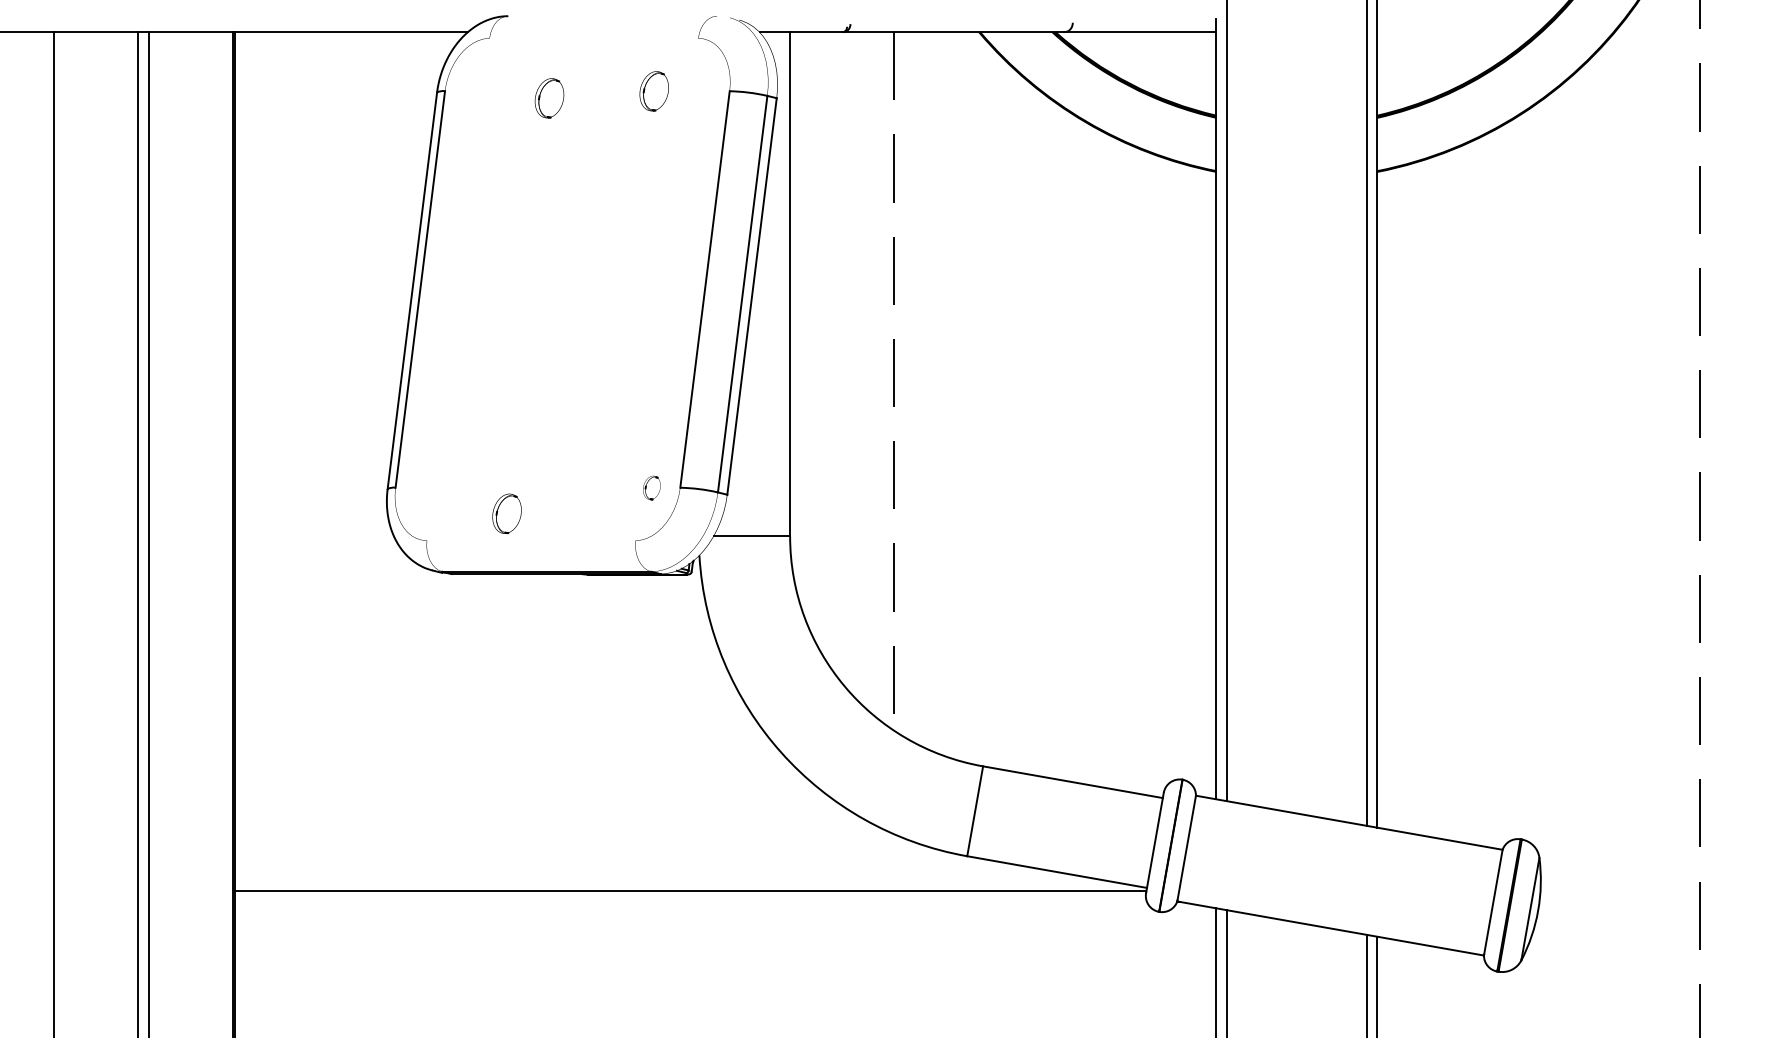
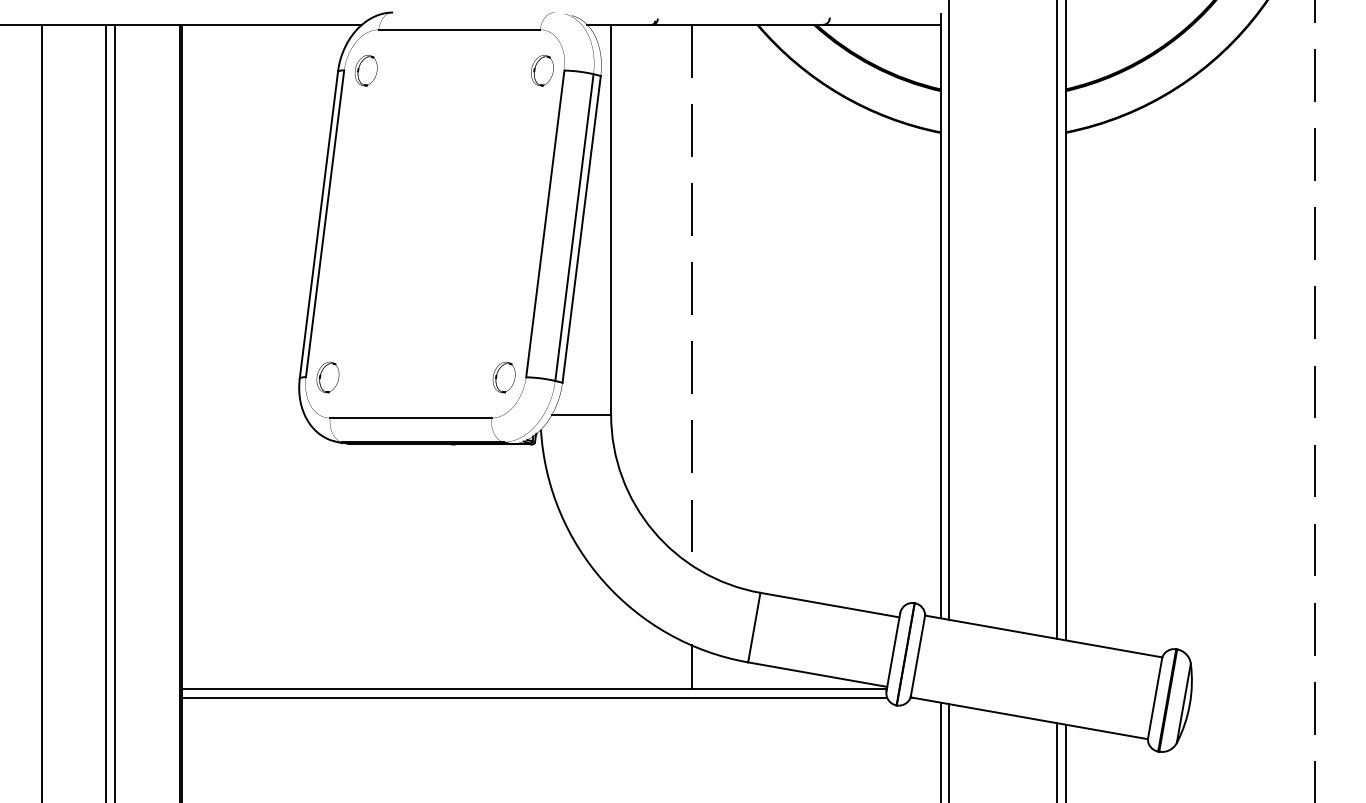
line: (593, 38) -> (459, 29), added
part: (653, 91) -> (541, 70), moved
part: (549, 98) -> (366, 70), moved
part: (651, 487) -> (503, 377), size x1.67
part: (506, 513) -> (327, 377), moved
line: (530, 540) -> (410, 418), added
line: (894, 862) -> (691, 667), added
line: (690, 901) -> (534, 697), added

